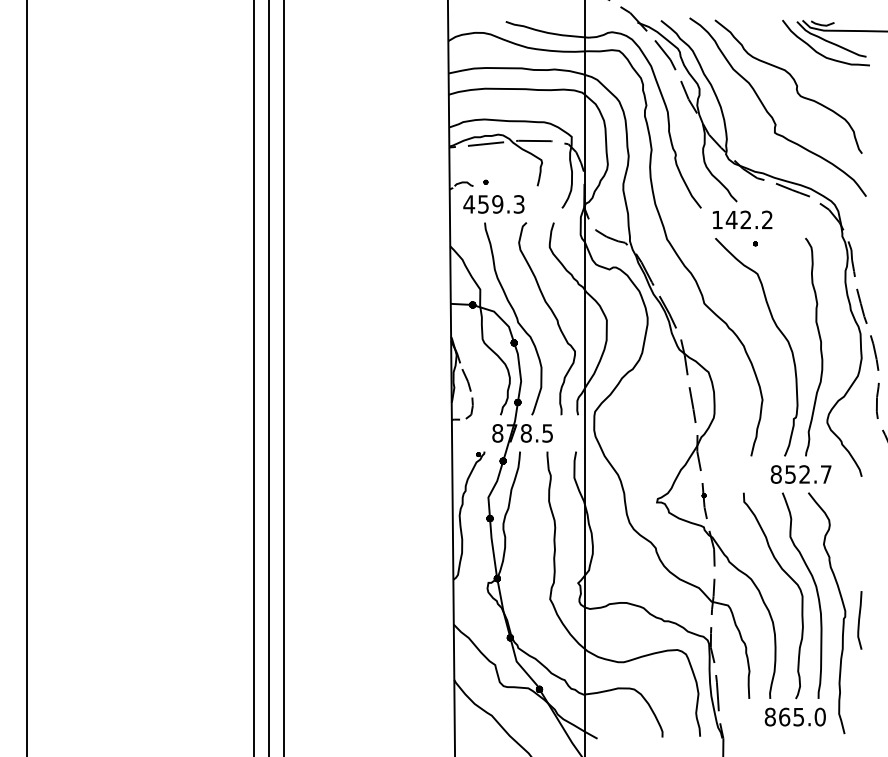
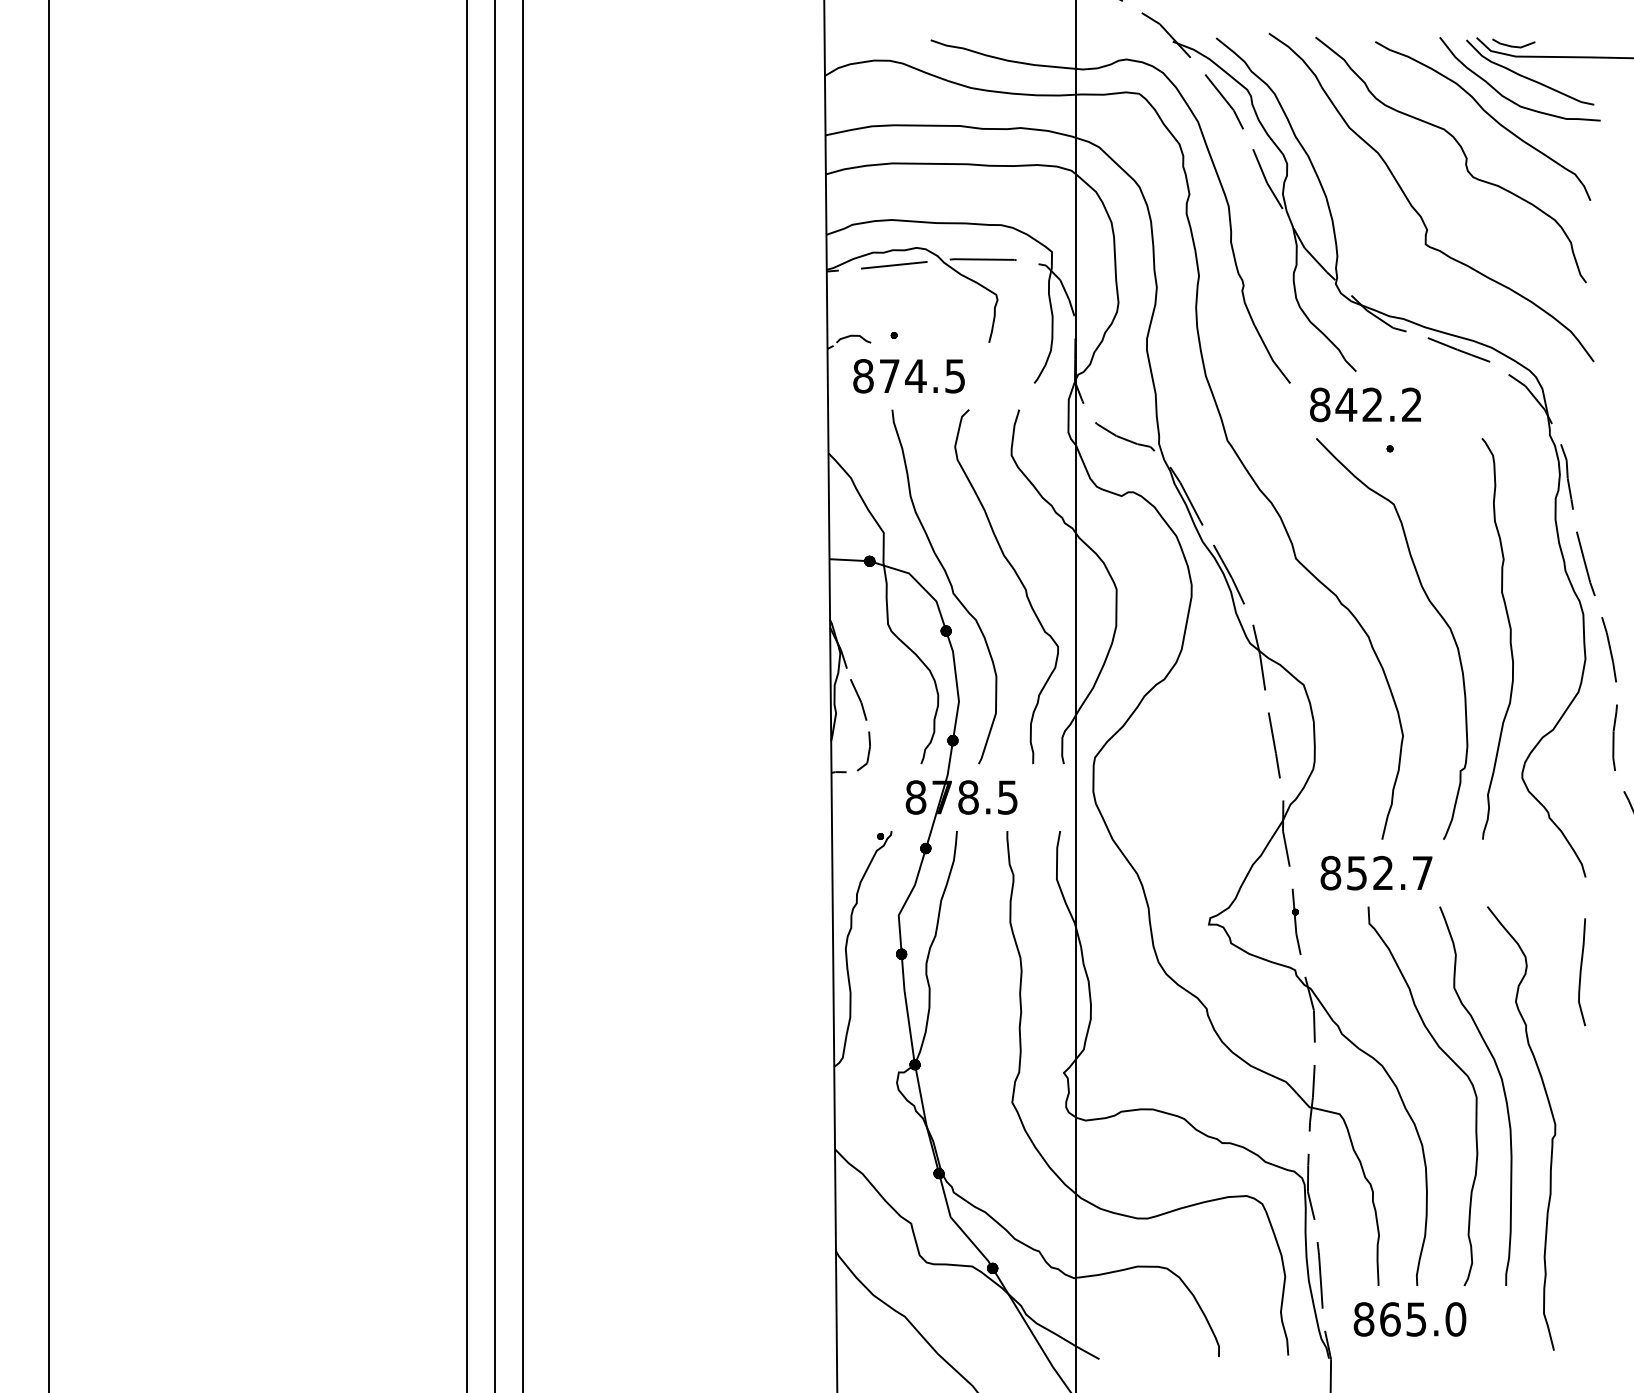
curve: (808, 62) -> (1487, 115), added
text: (493, 204) -> (908, 376), 459.3 -> 874.5
text: (717, 219) -> (1320, 403), 142.2 -> 842.2
text: (800, 474) -> (1375, 873), moved
curve: (859, 620) -> (1581, 972), moved
text: (794, 716) -> (1408, 1318), moved

